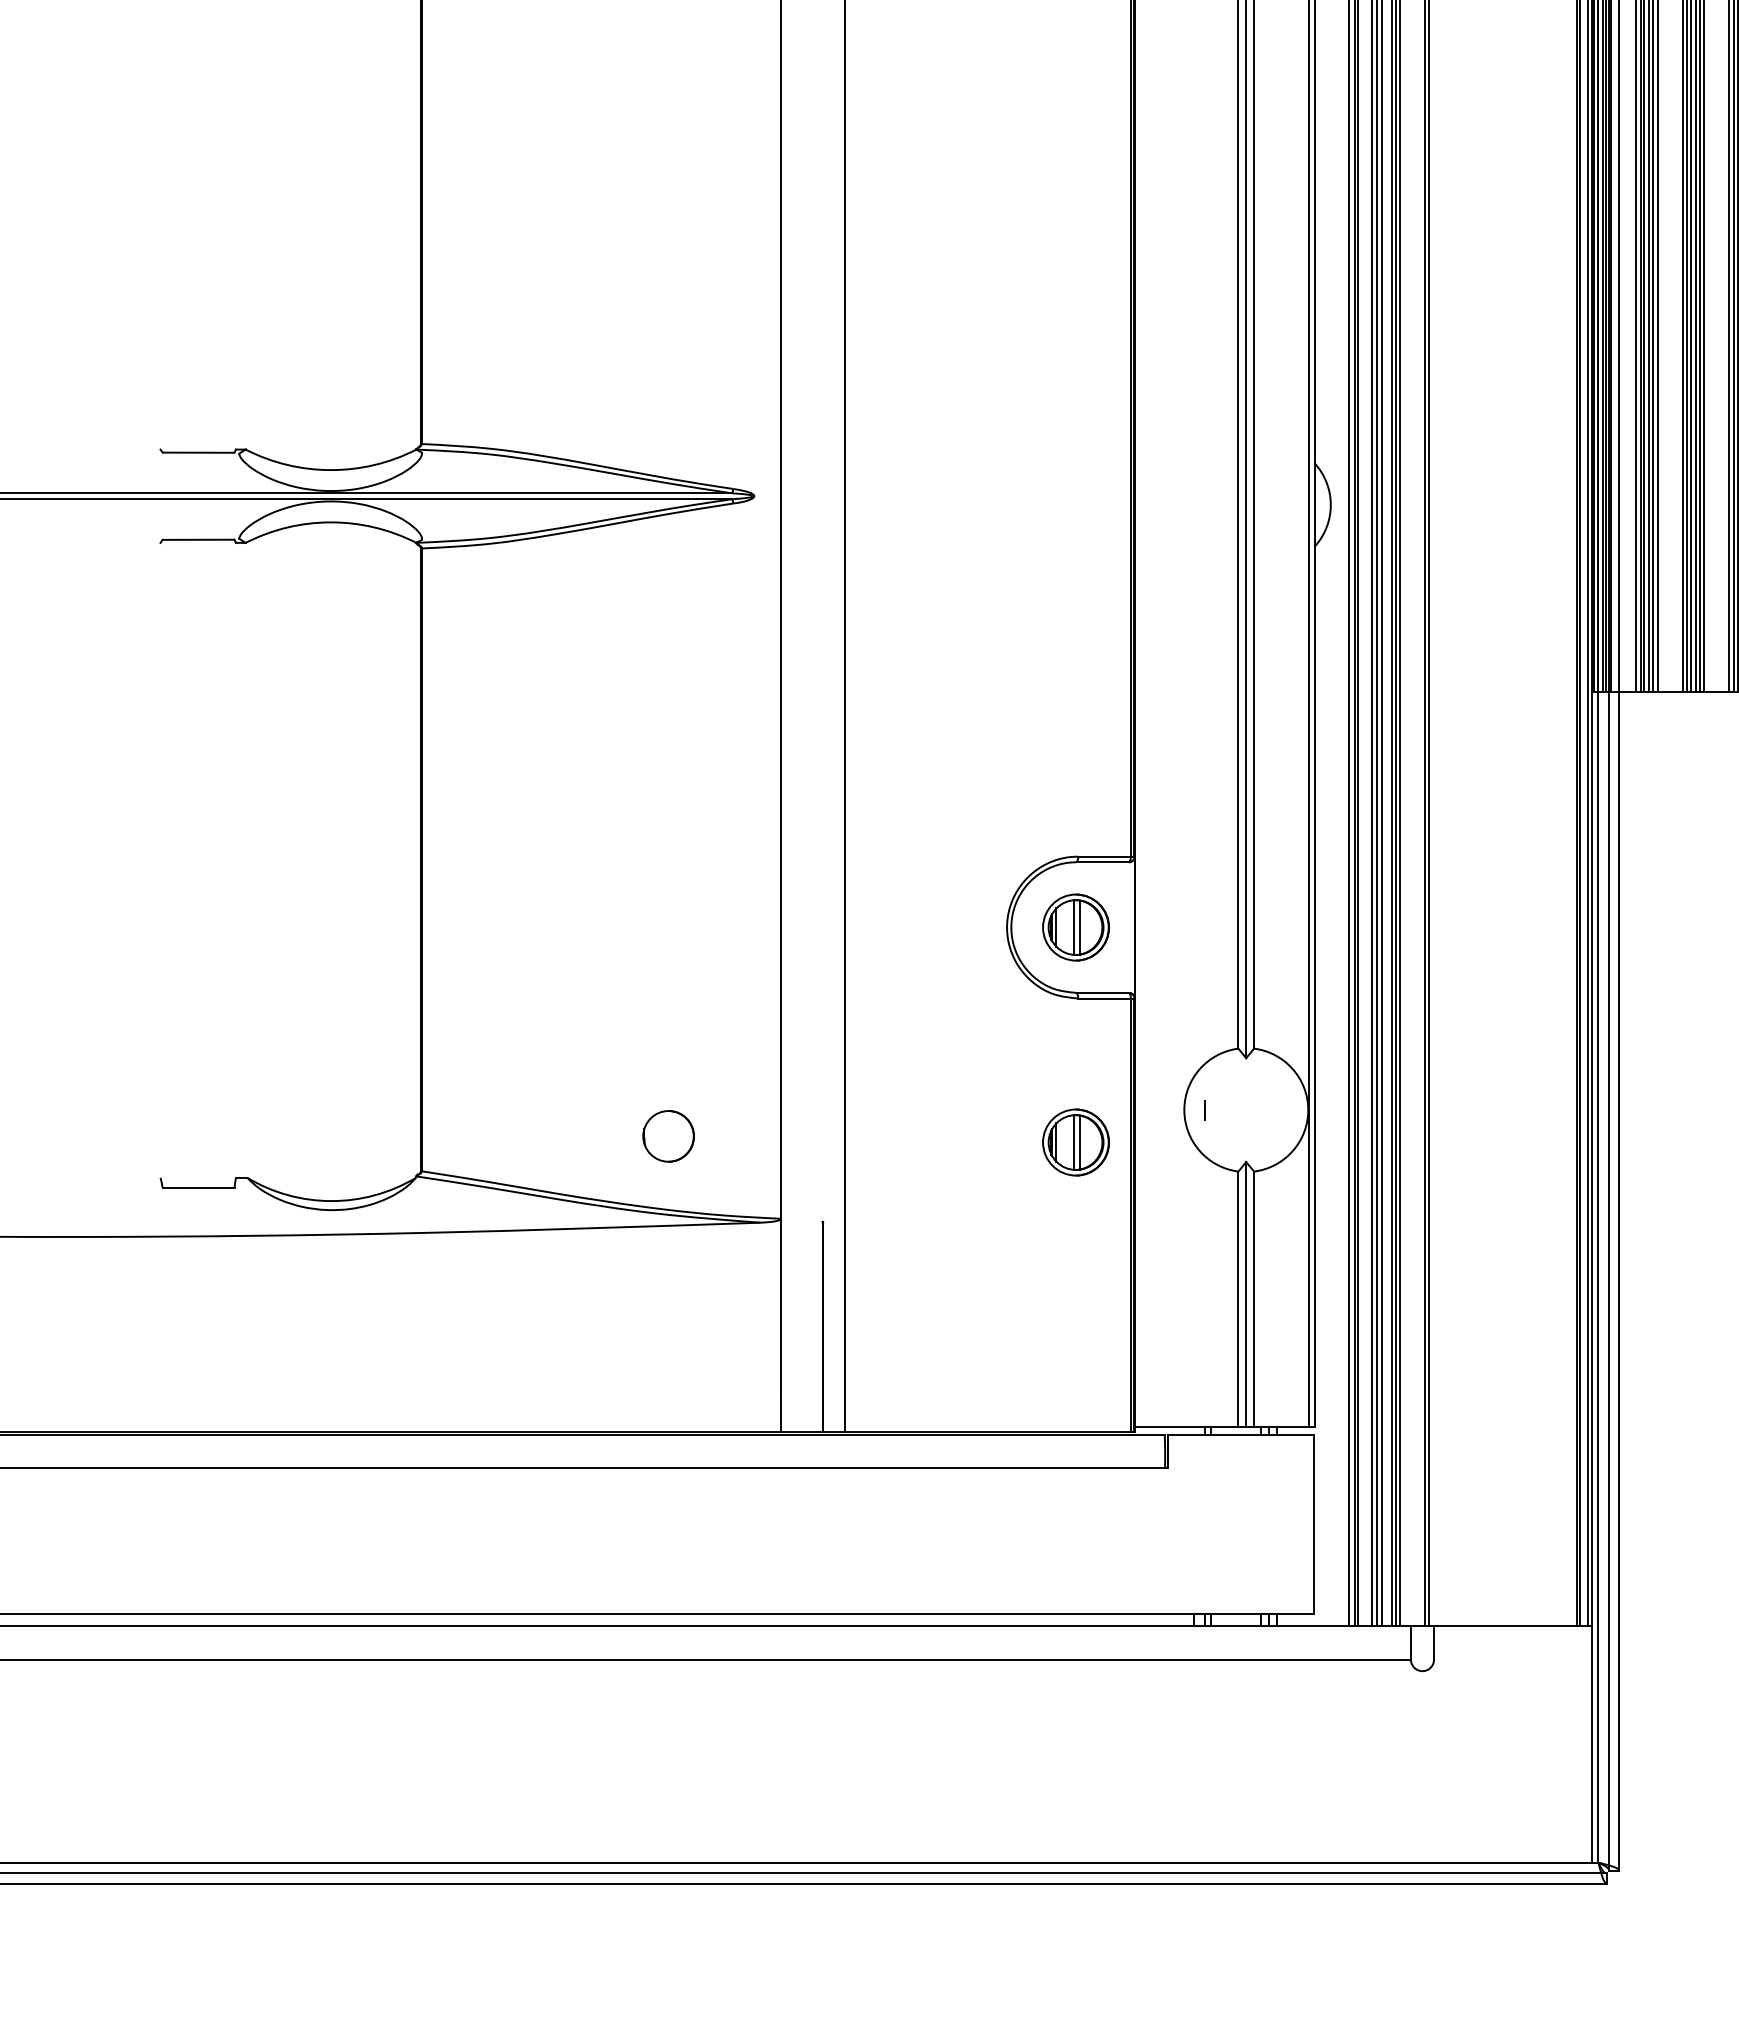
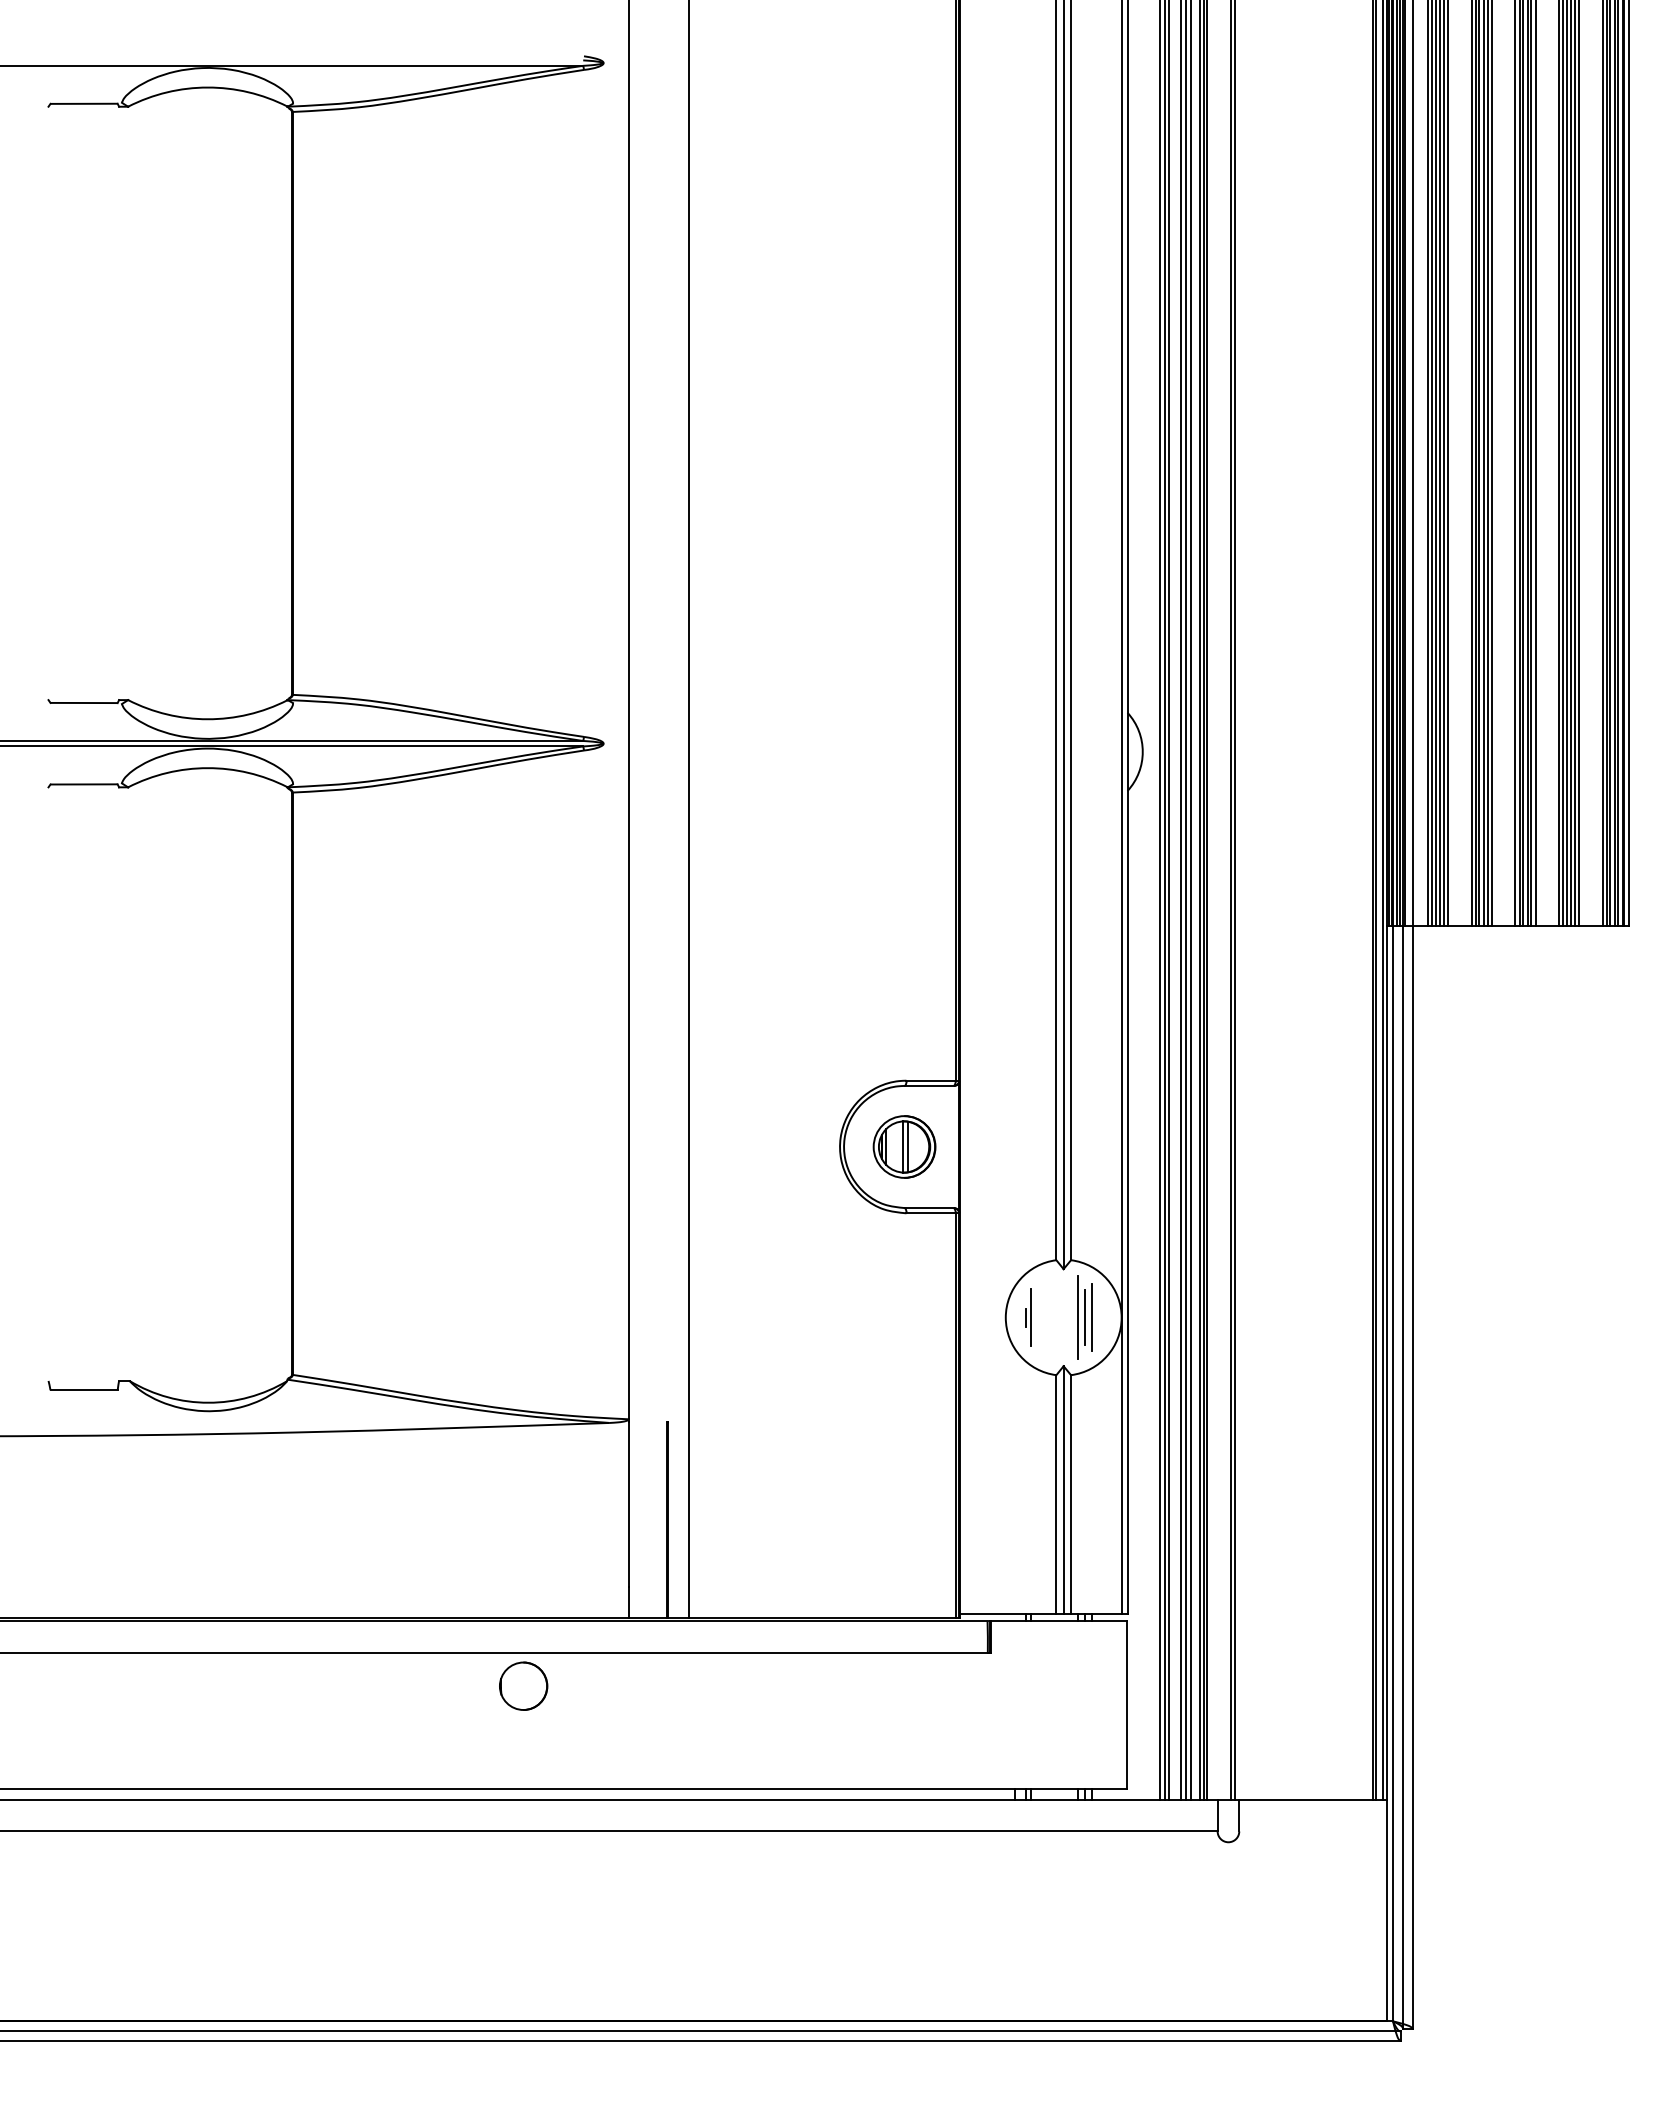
line: (1210, 1109) -> (1030, 1317), added
line: (1261, 1109) -> (1077, 1317), added
line: (1268, 1109) -> (1084, 1317), added
line: (1277, 1109) -> (1092, 1317), added
circle: (668, 1135) -> (523, 1685), moved
part: (1075, 1142) -> (904, 1347), removed

